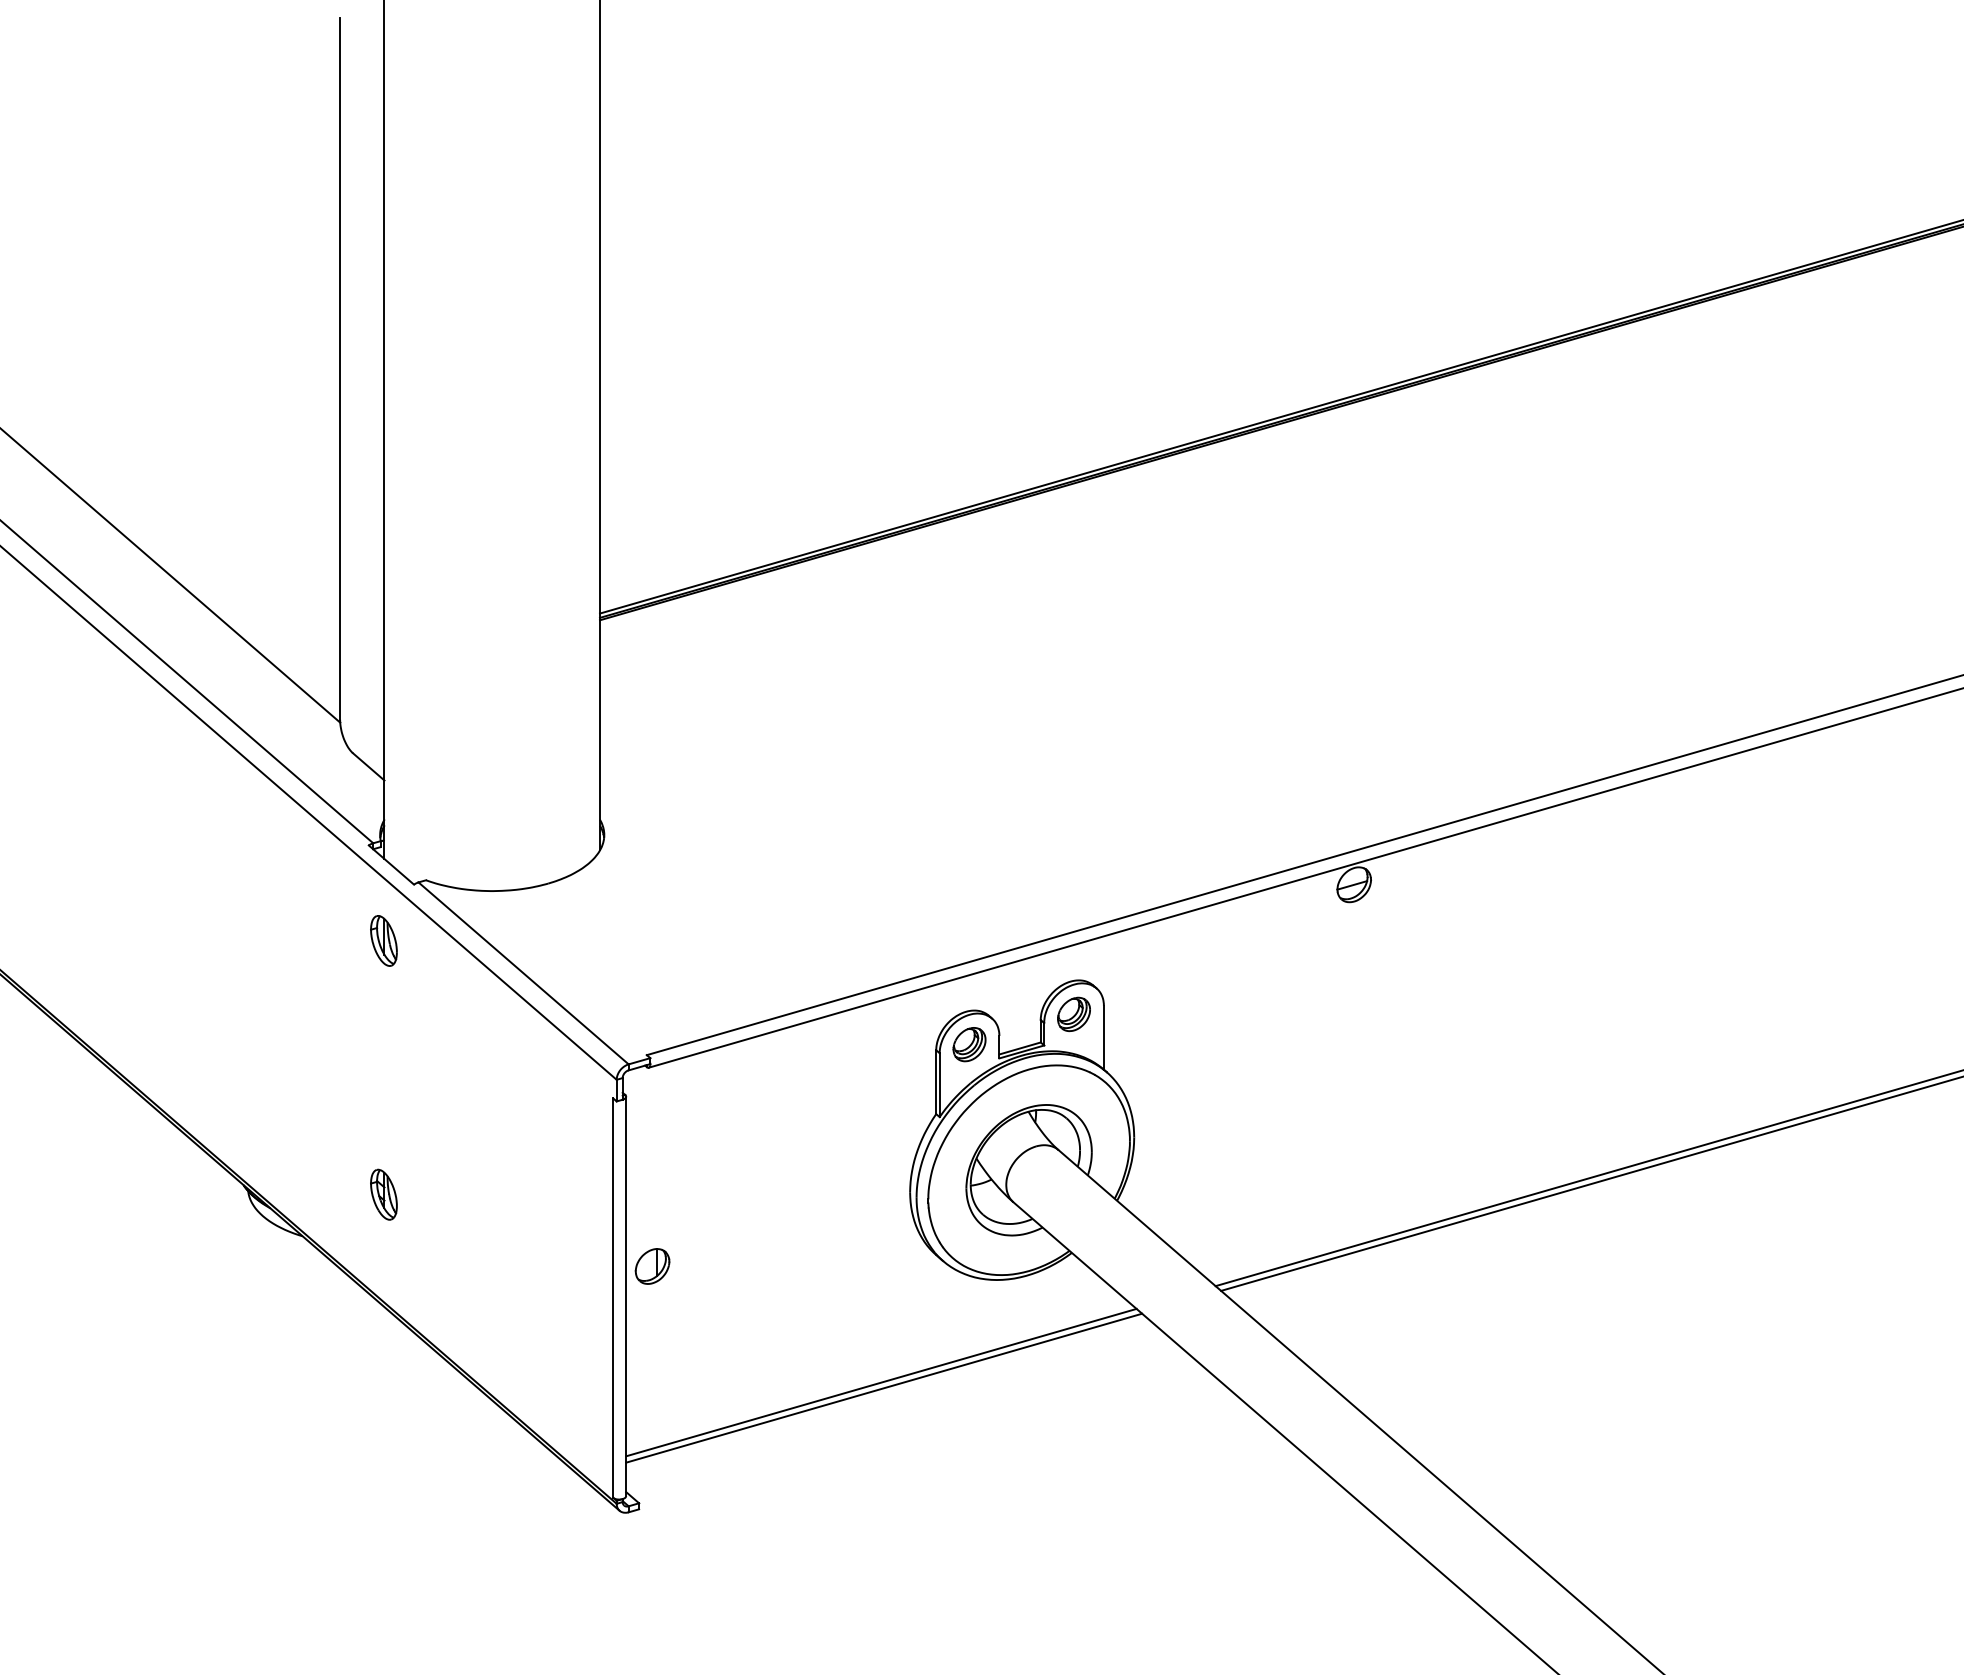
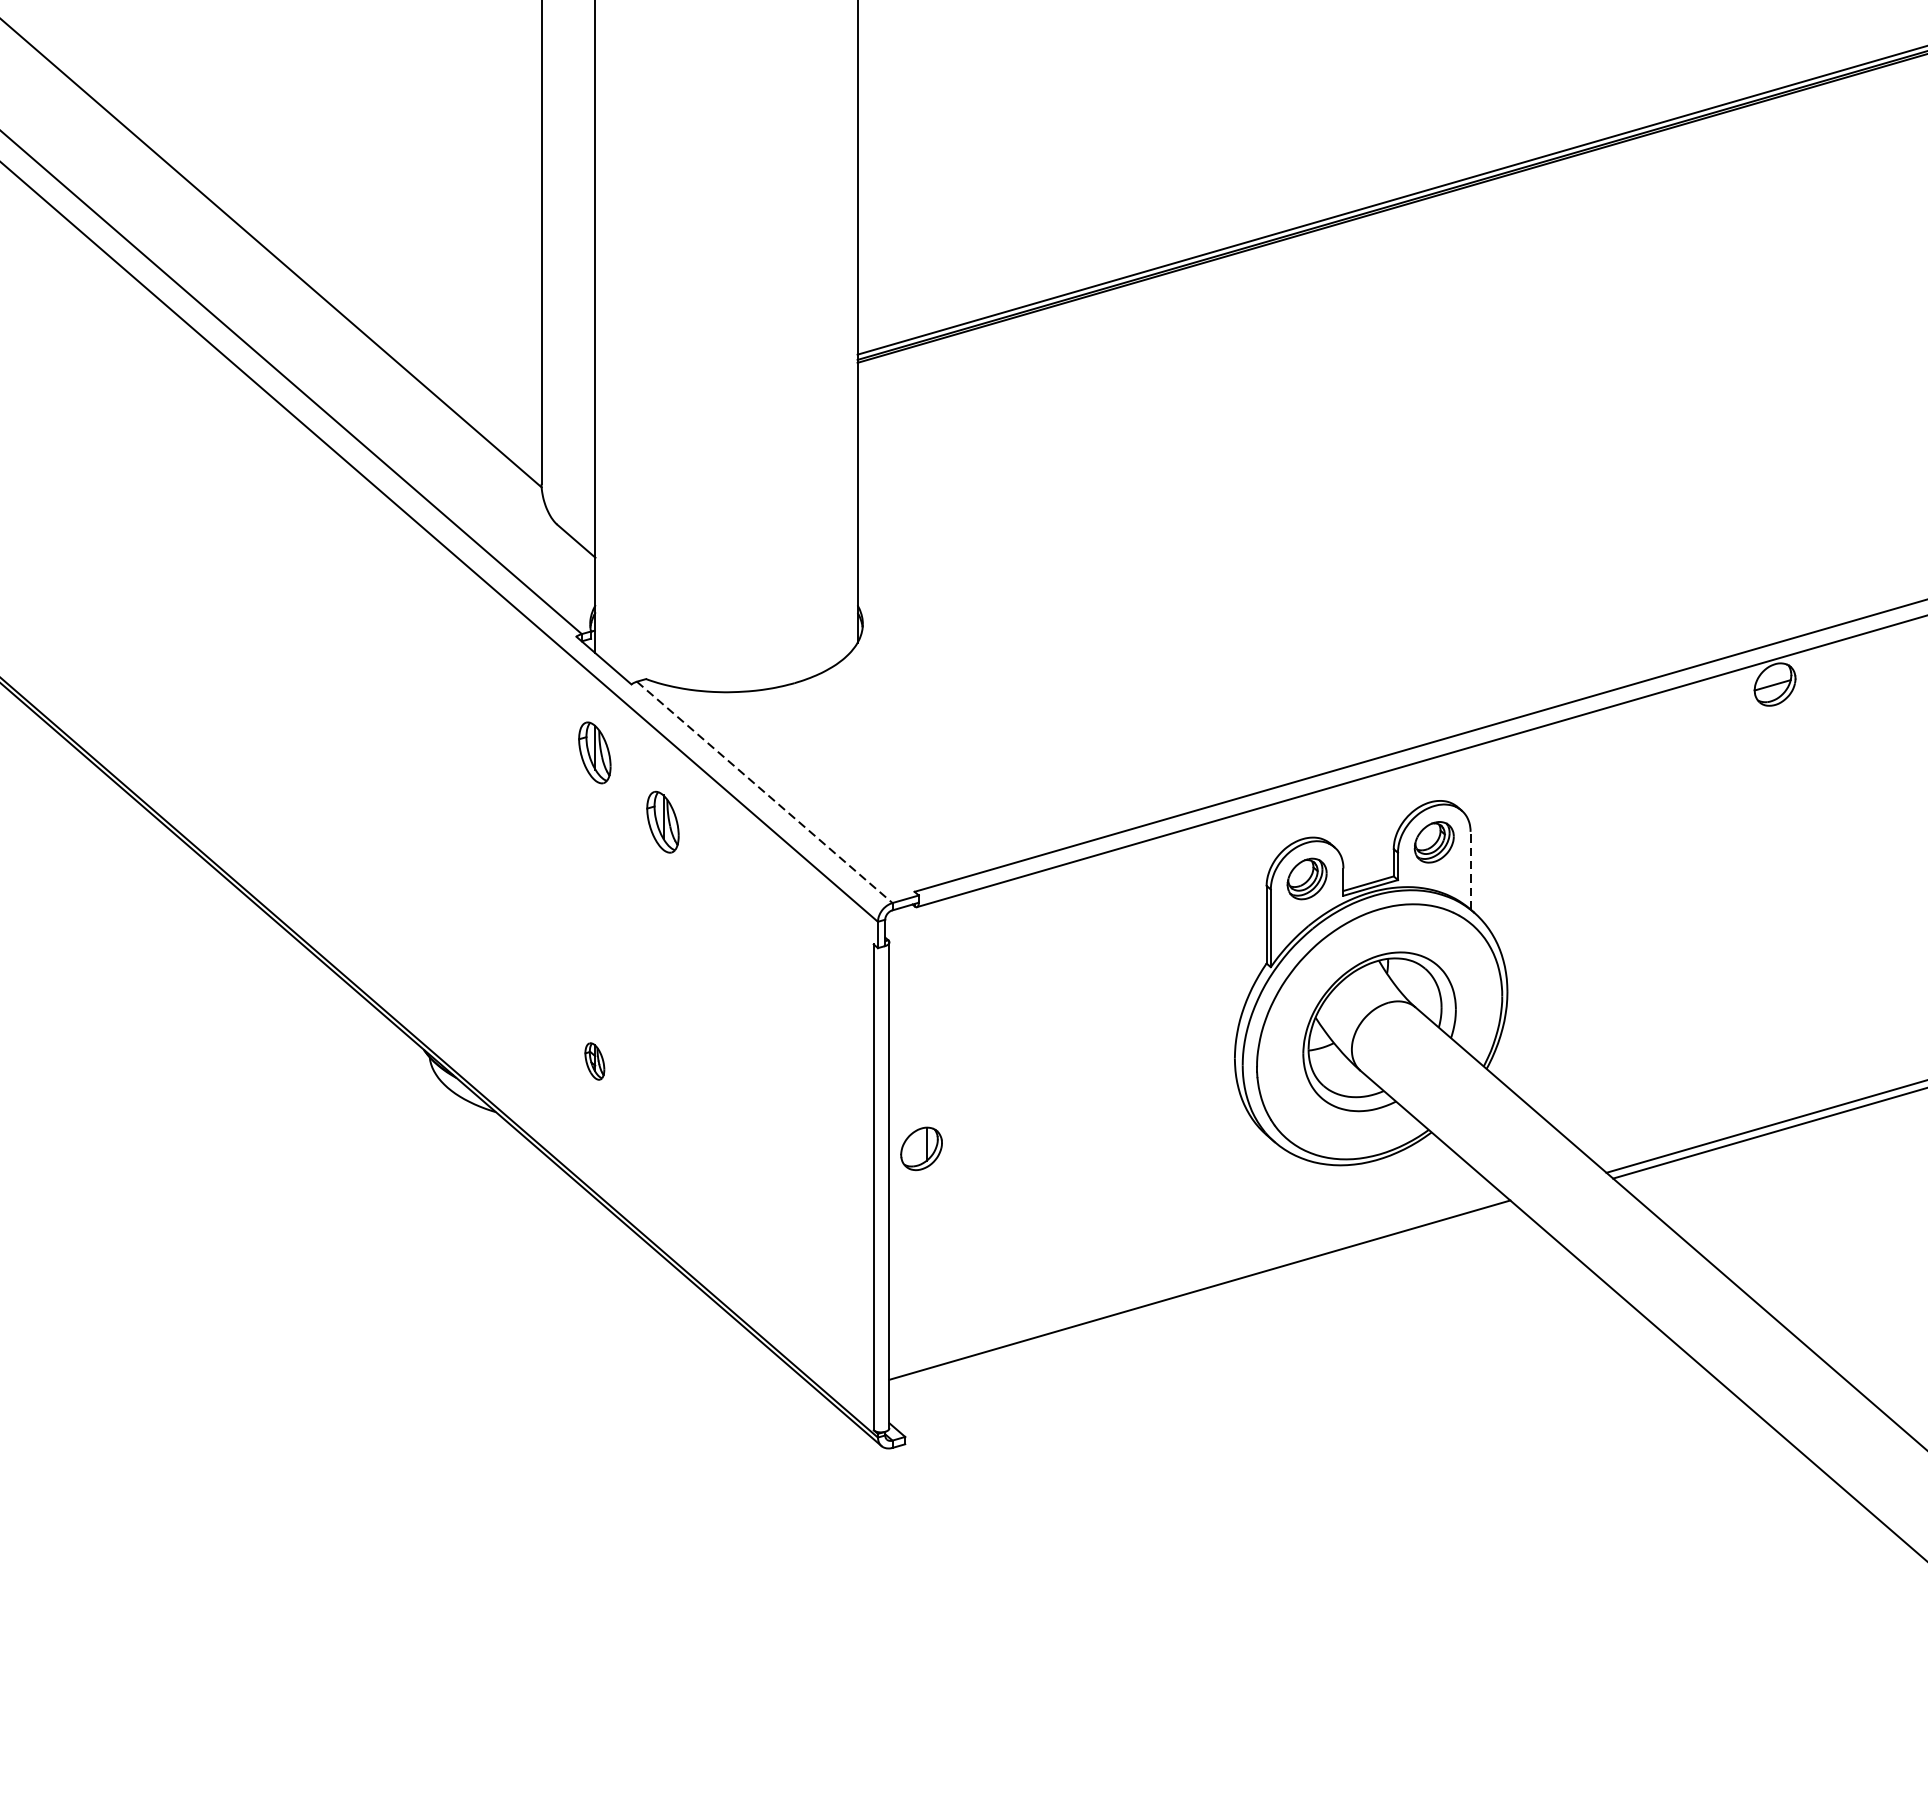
line: (523, 973) -> (764, 792), solid -> dashed
part: (439, 997) -> (662, 821), added
line: (1103, 1037) -> (1470, 870), solid -> dashed
part: (383, 1194) -> (594, 1061), size x0.6
line: (884, 1387) -> (1203, 1296), removed

